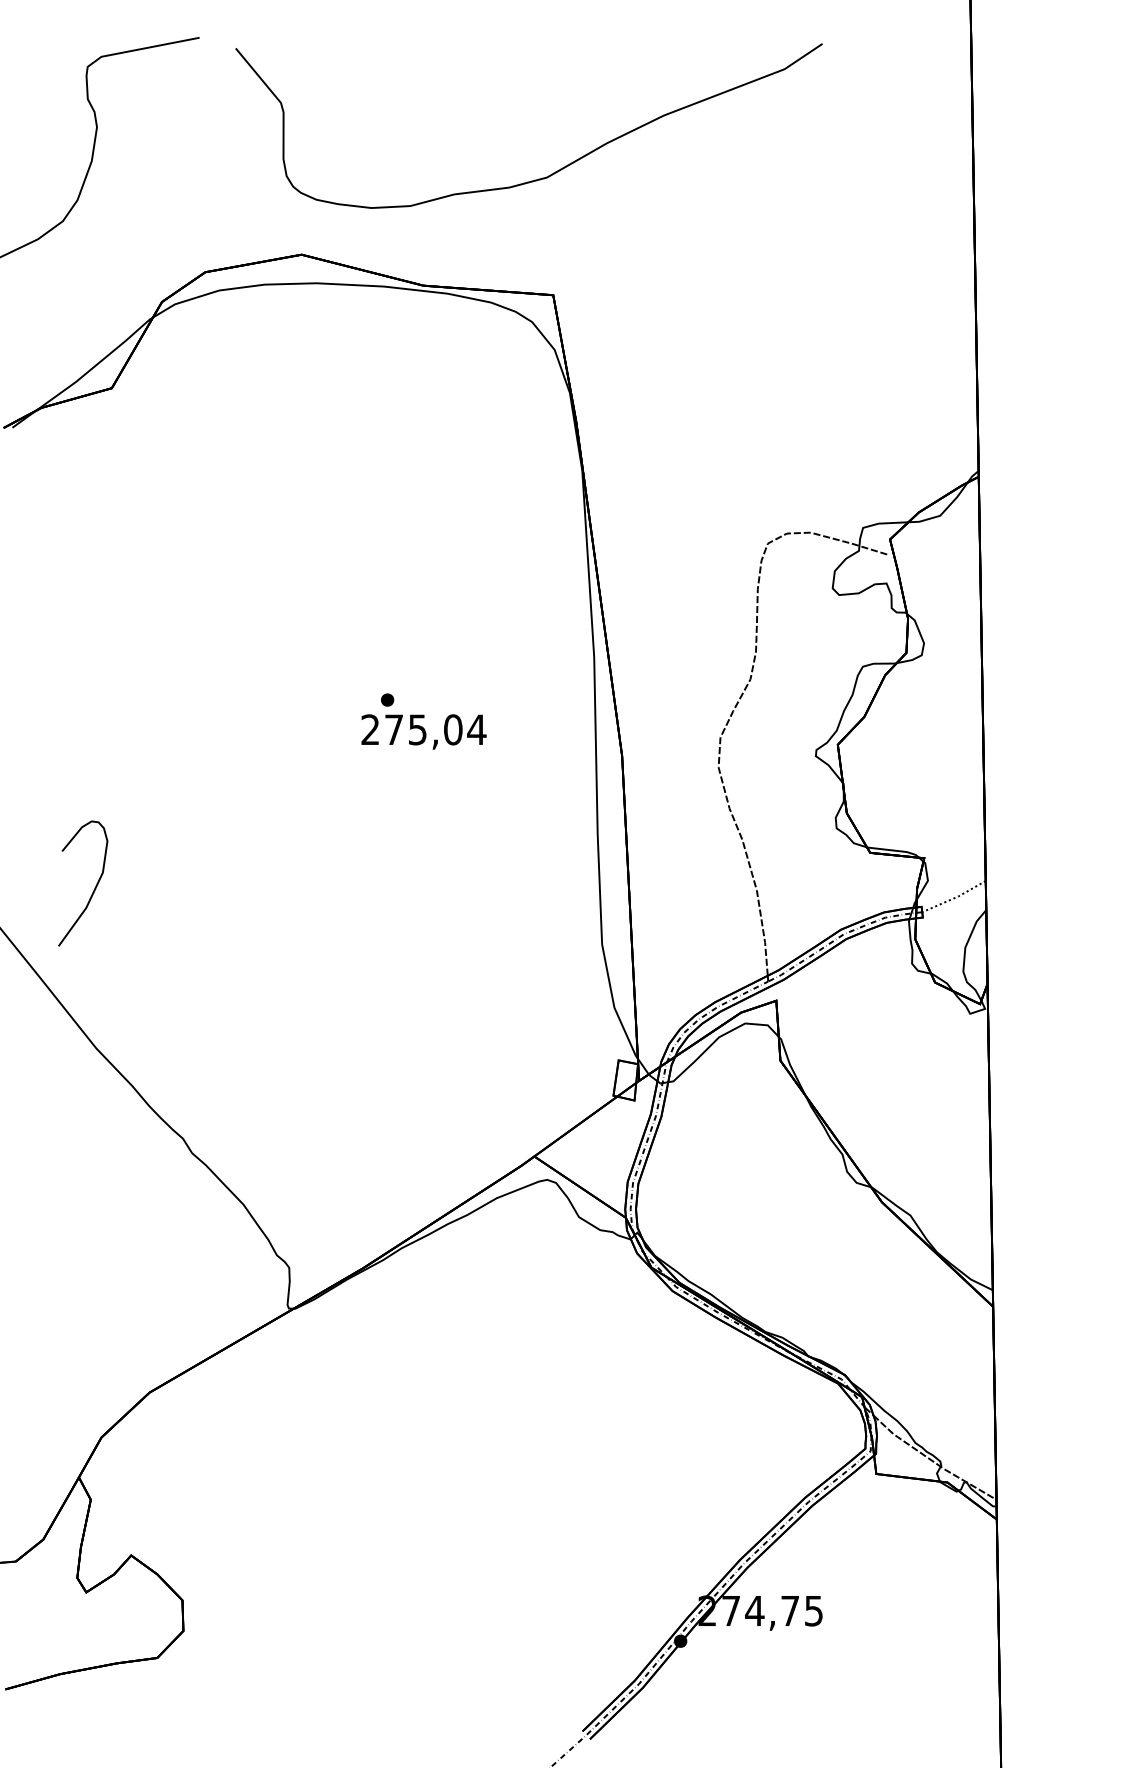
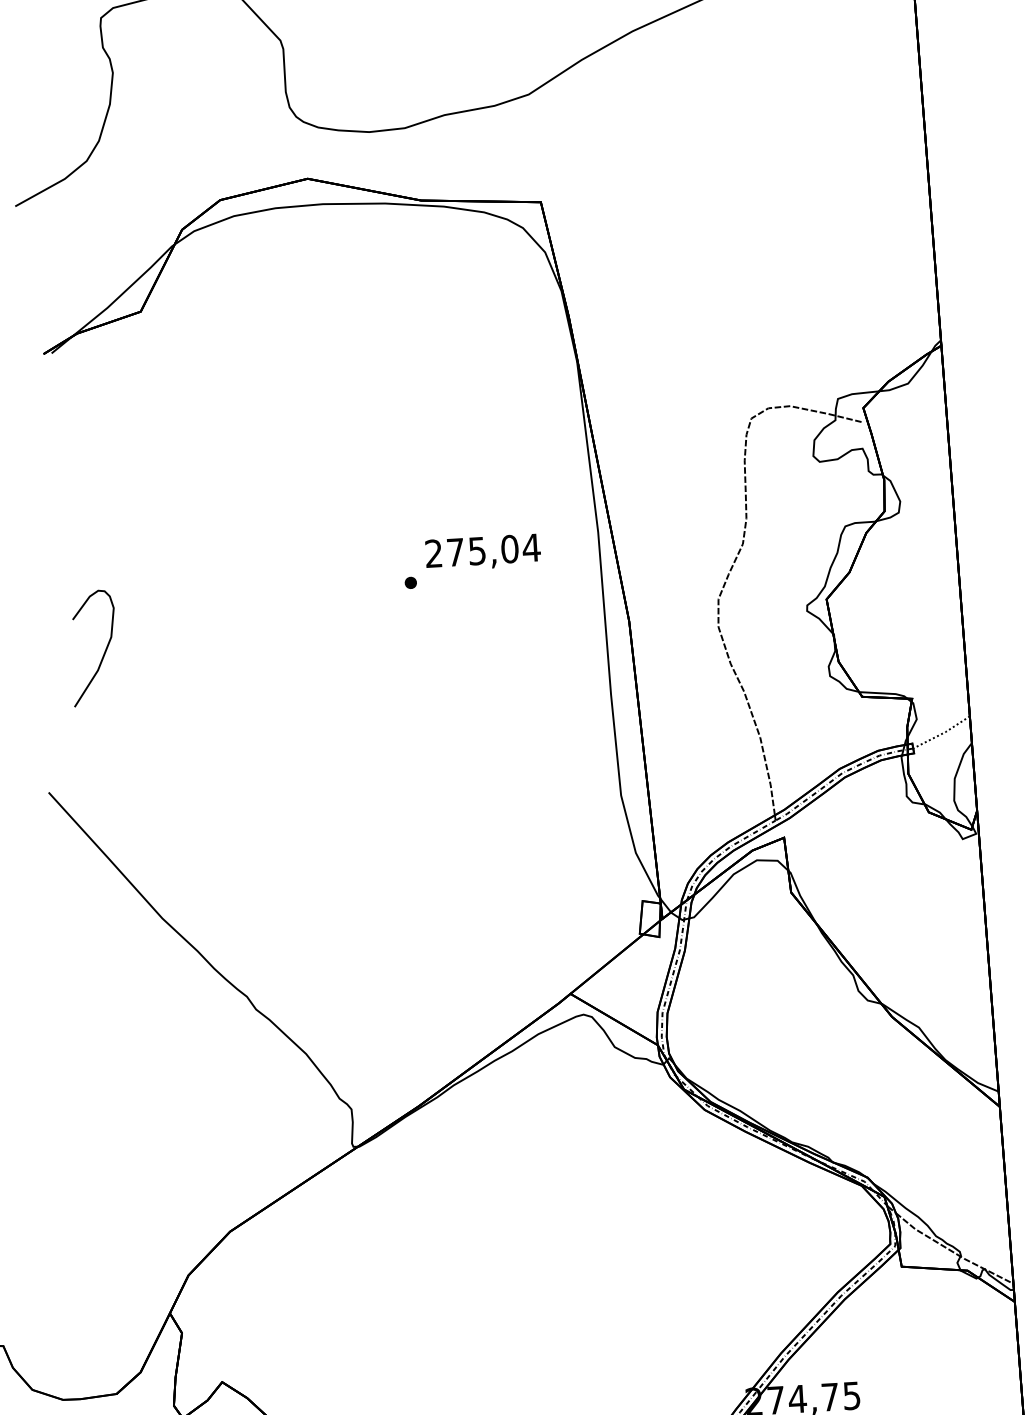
text: (423, 731) -> (482, 552), moved
curve: (94, 887) -> (104, 651), moved

